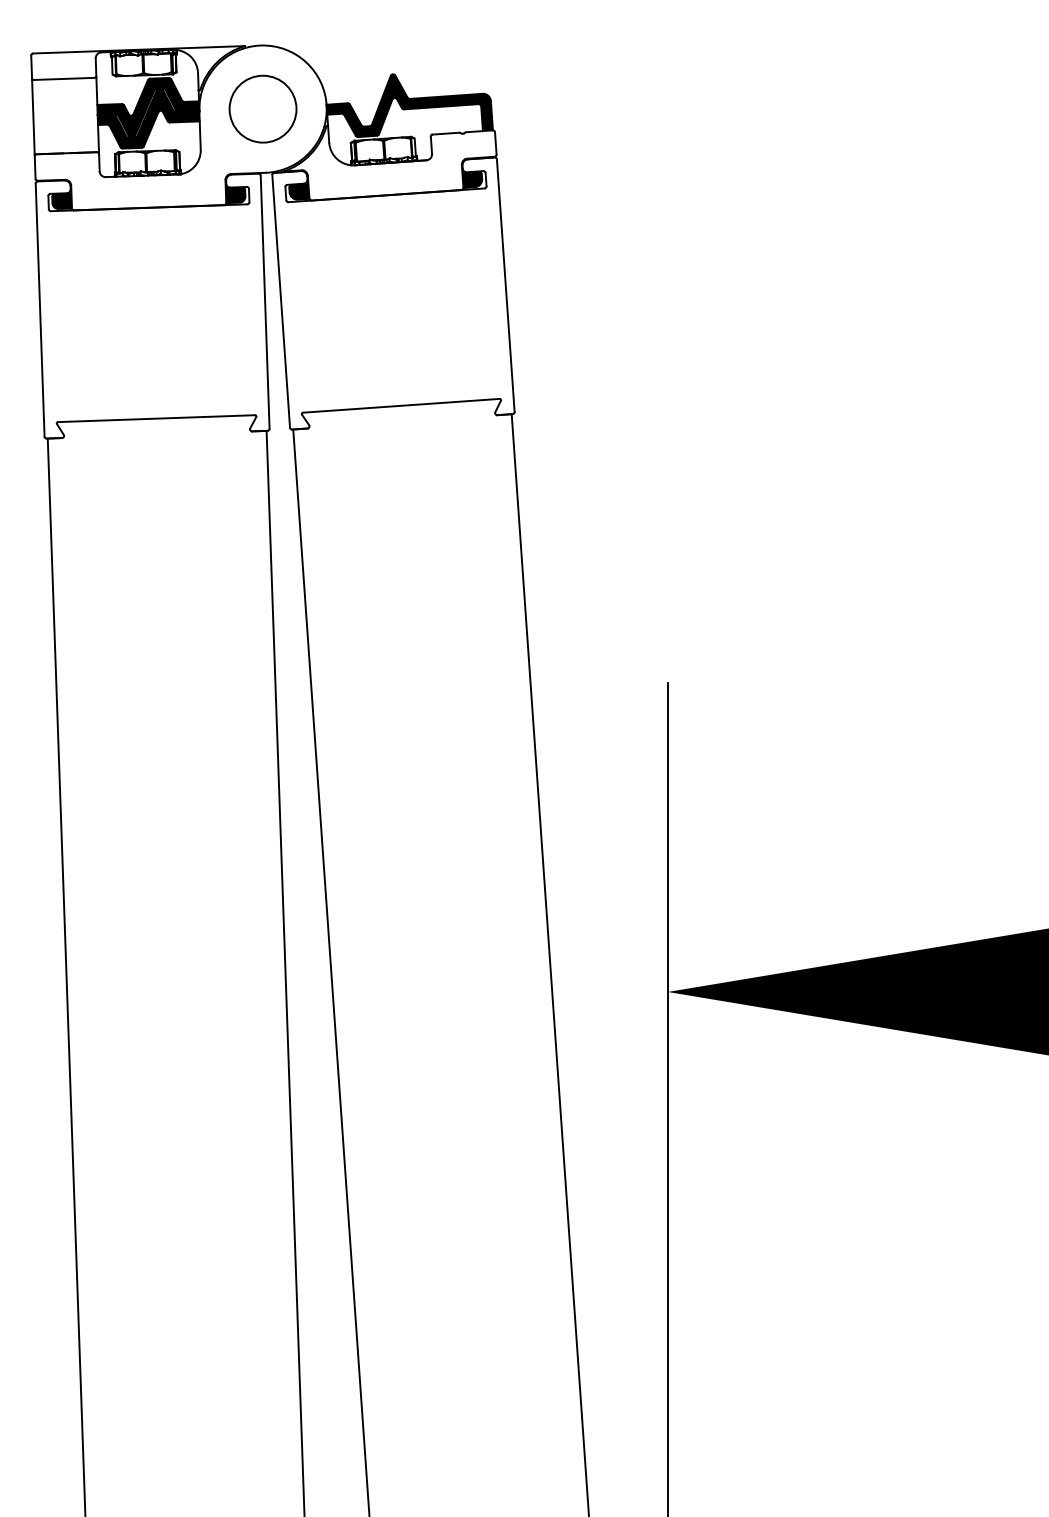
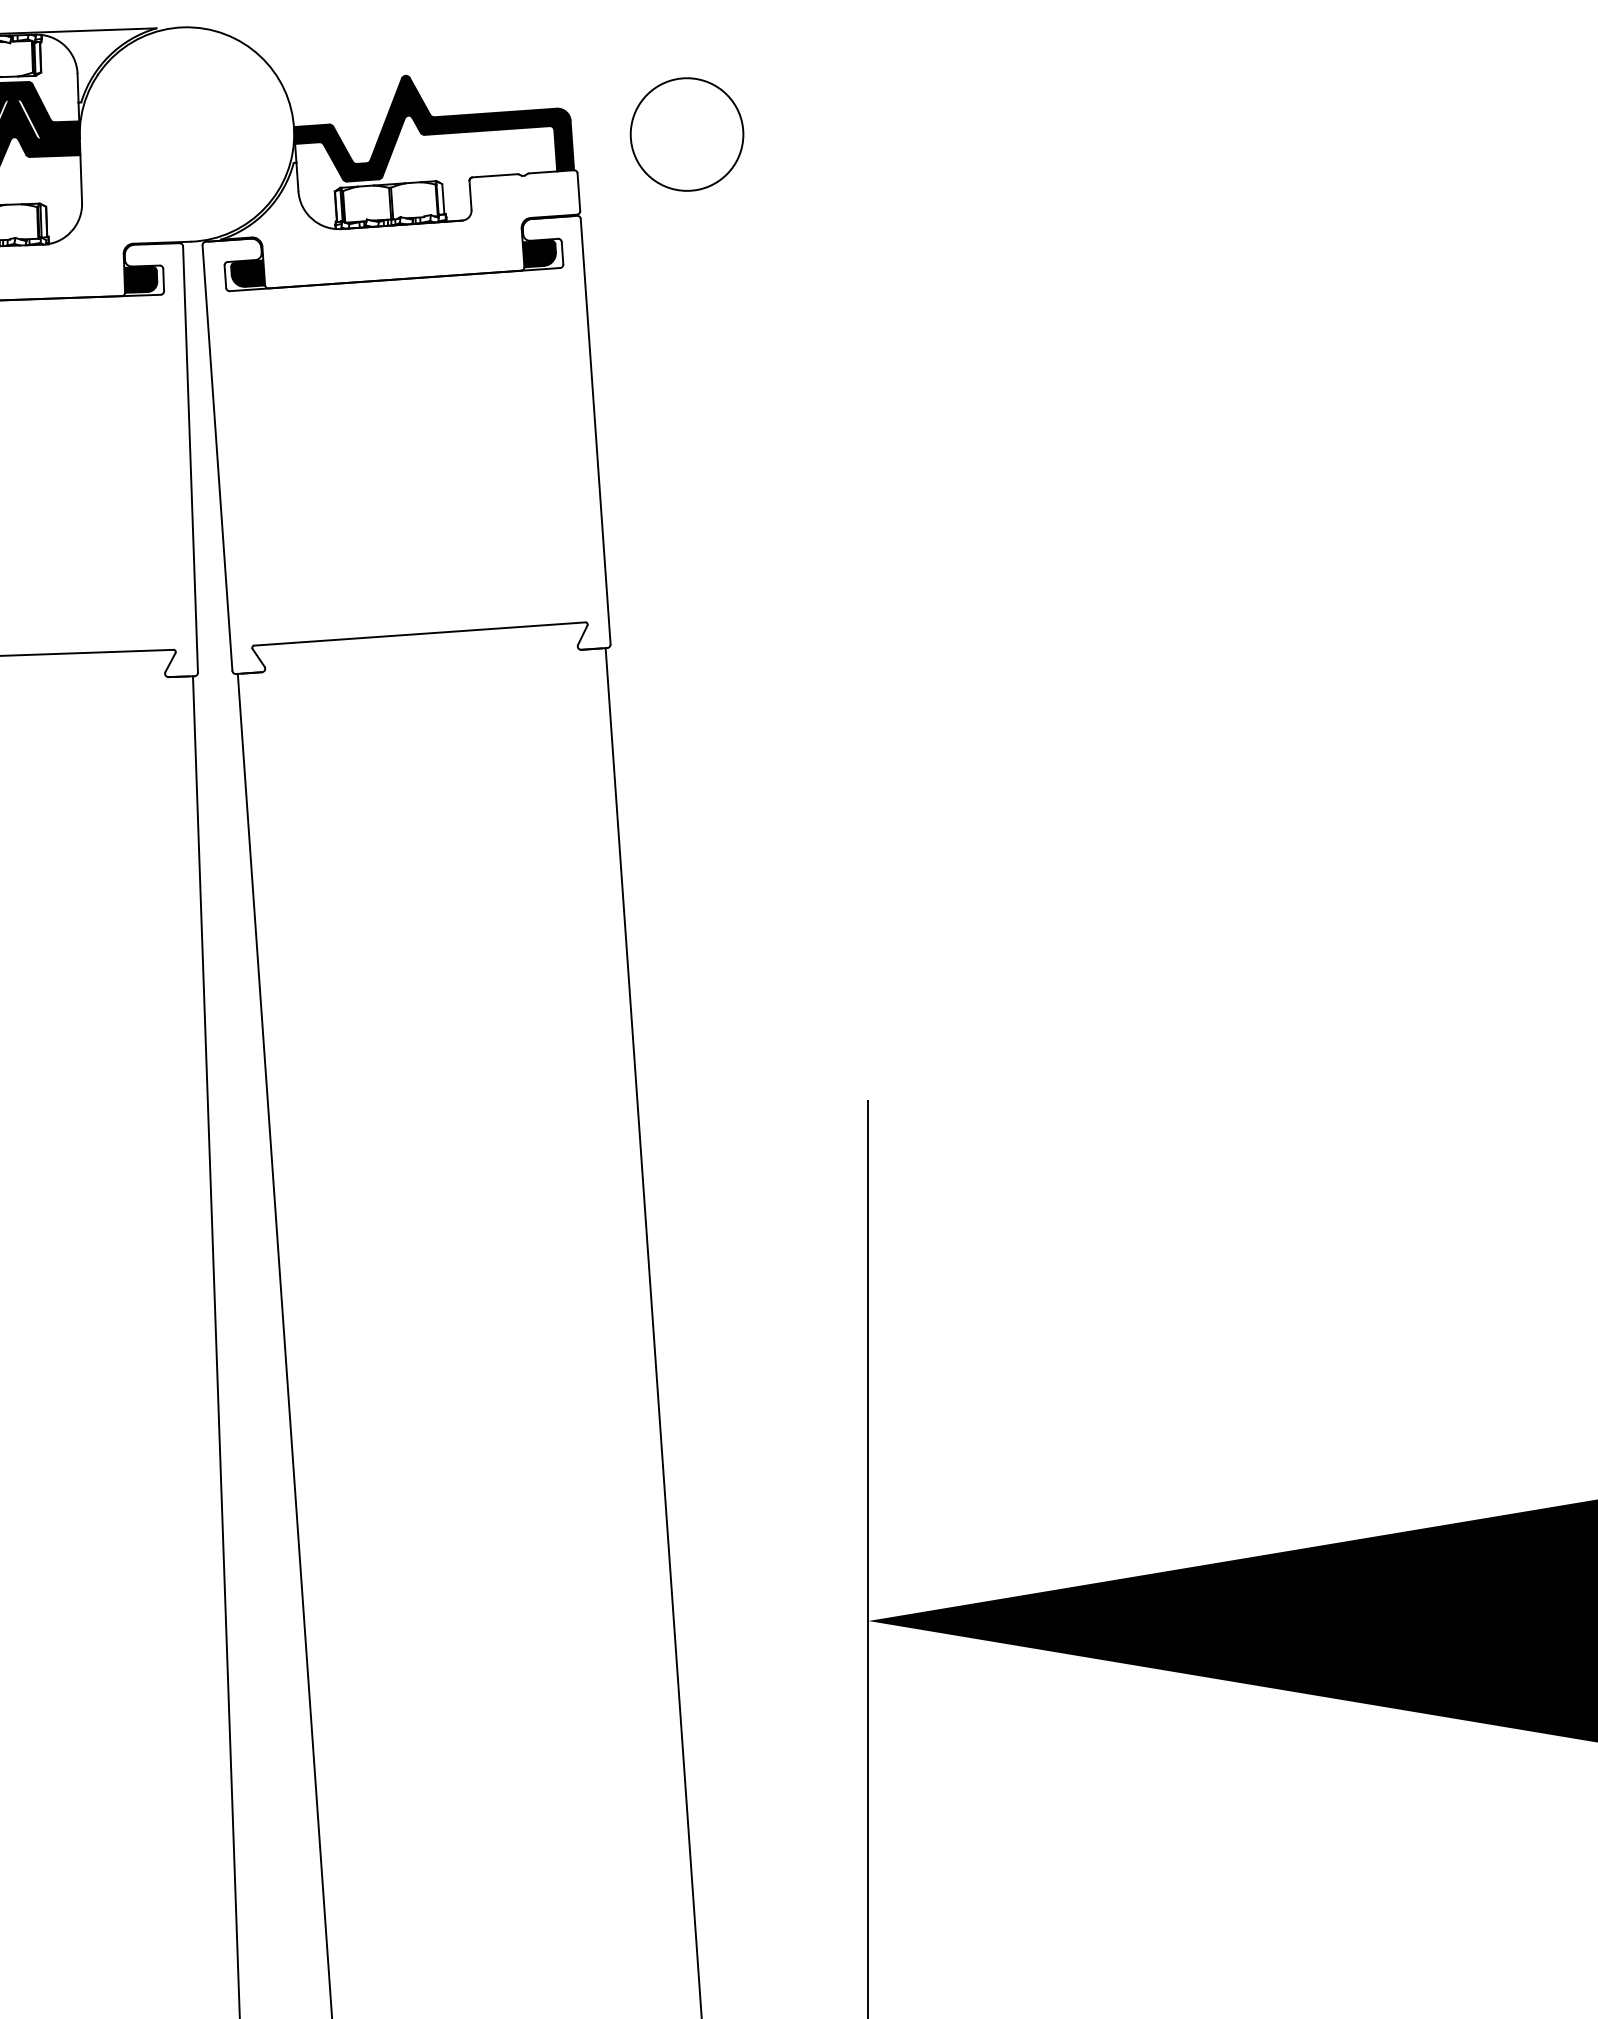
circle: (262, 108) -> (686, 133), moved

